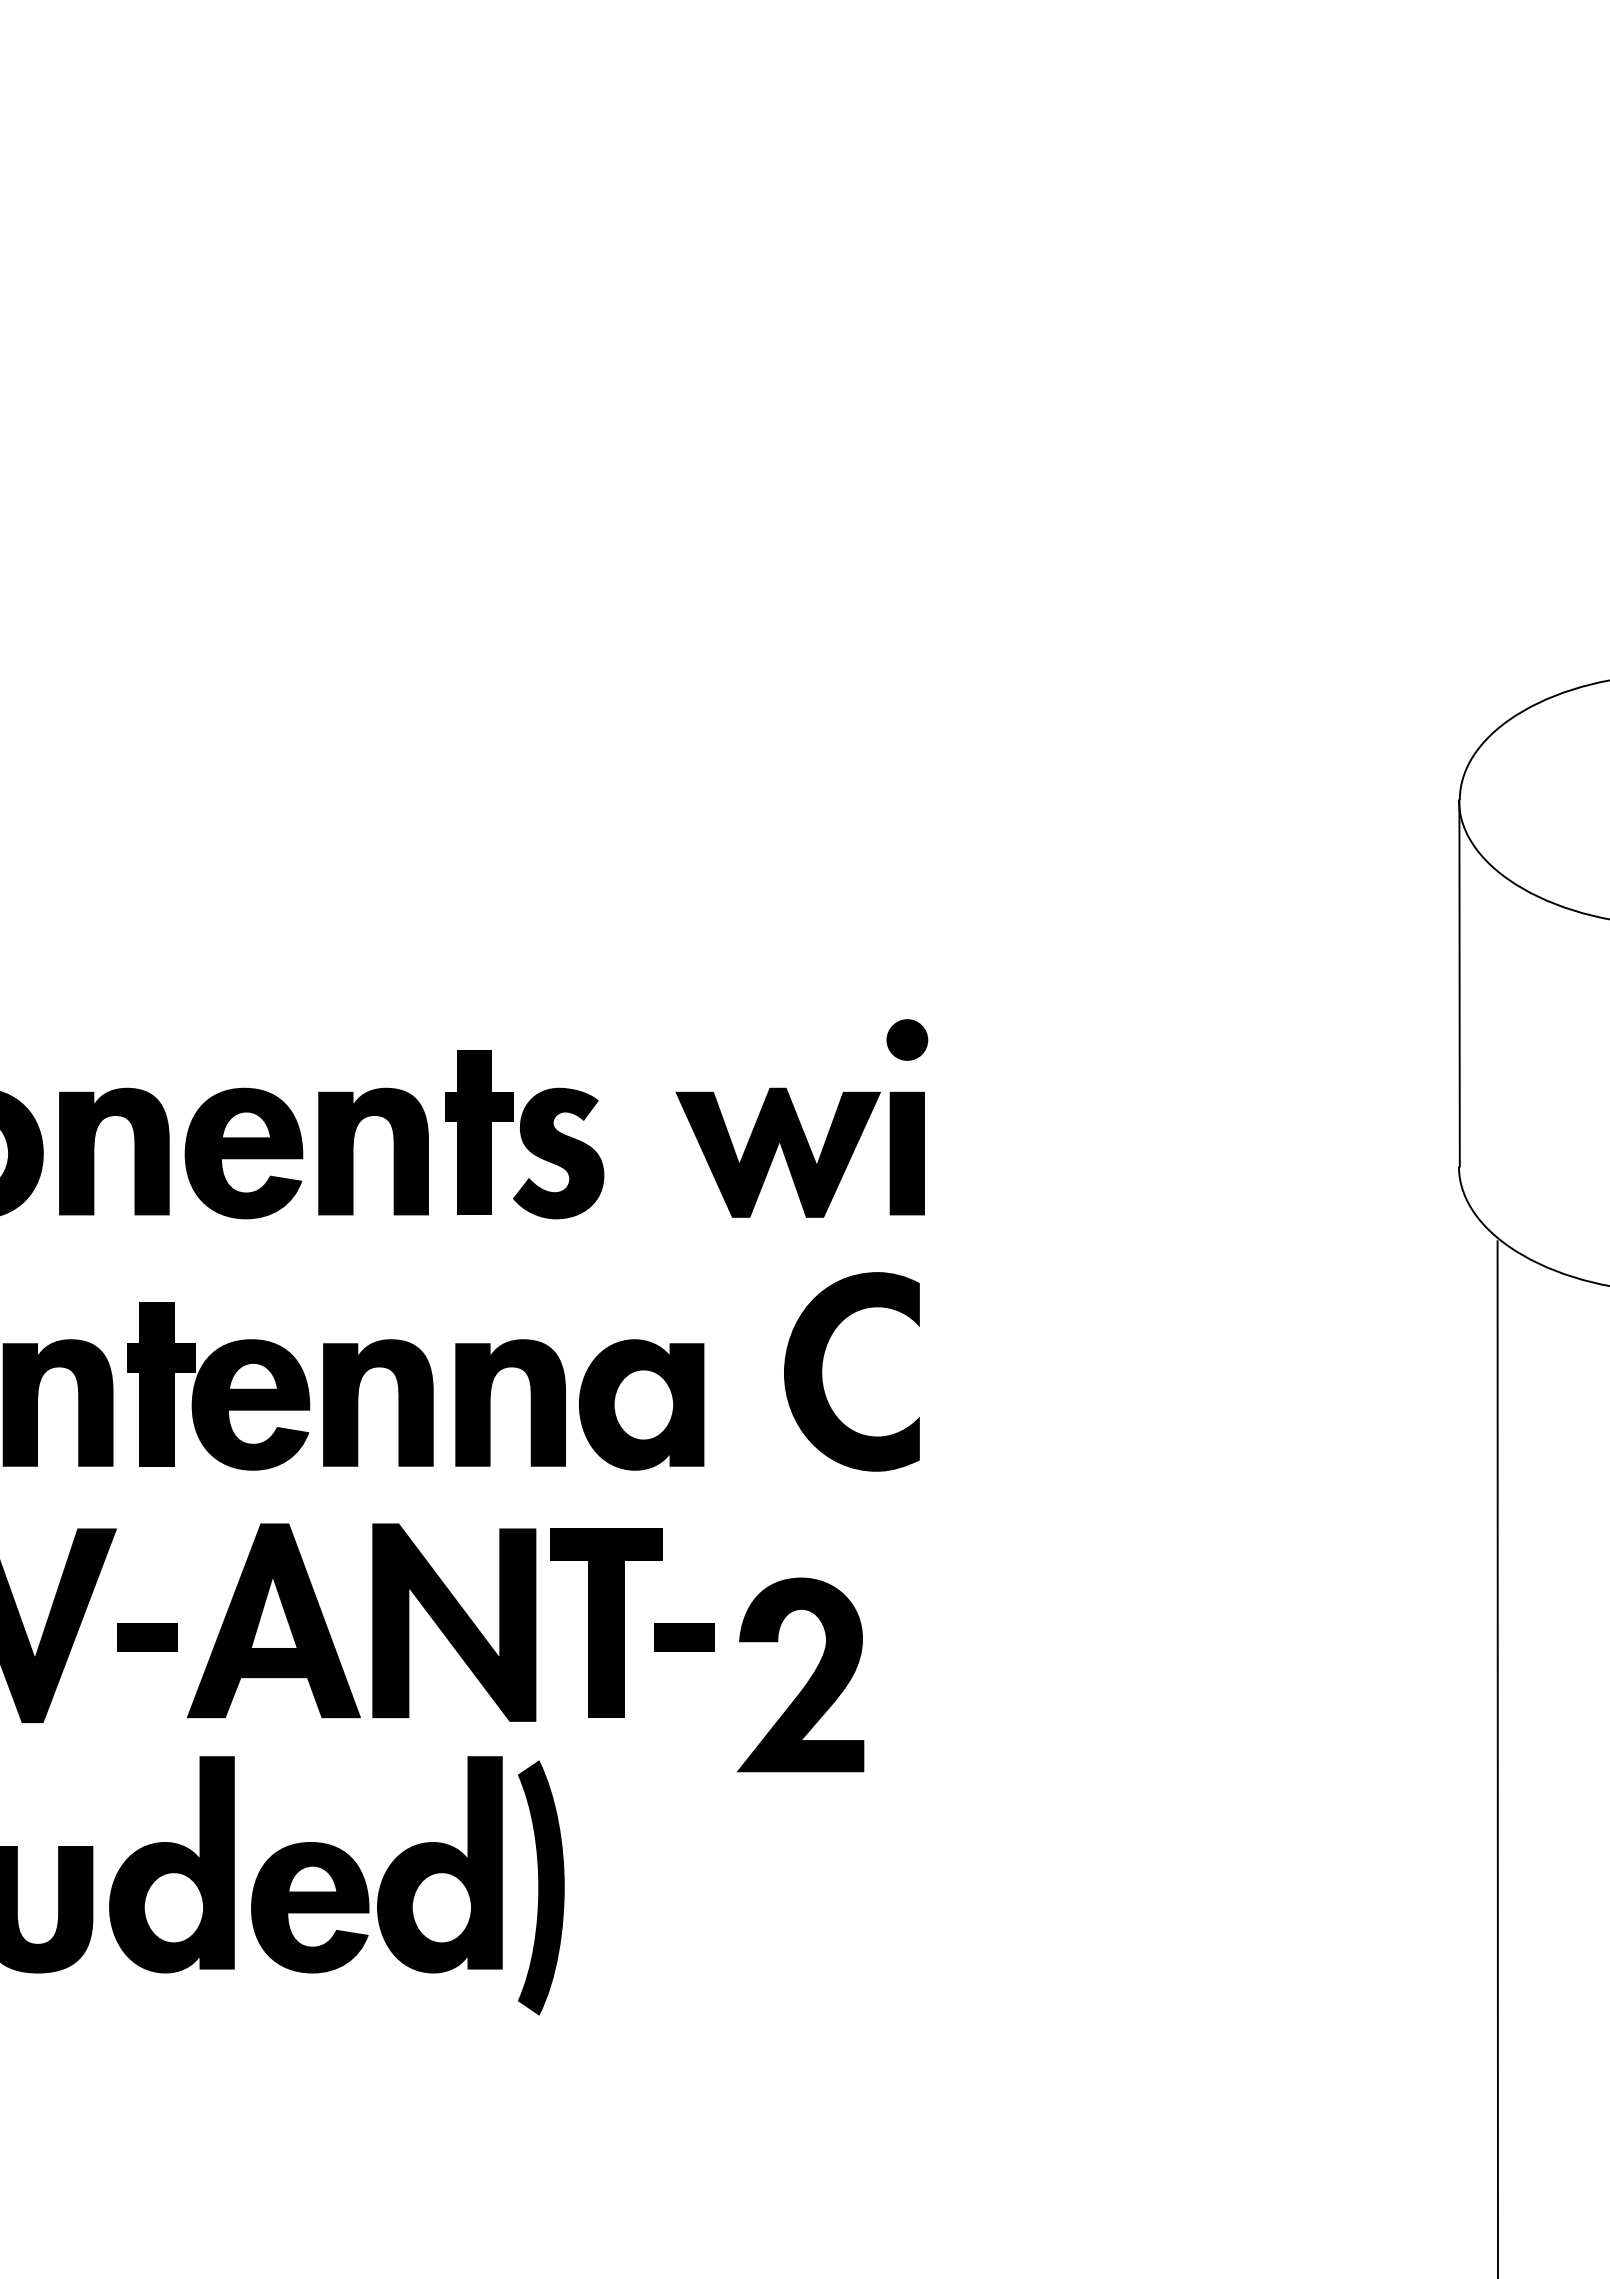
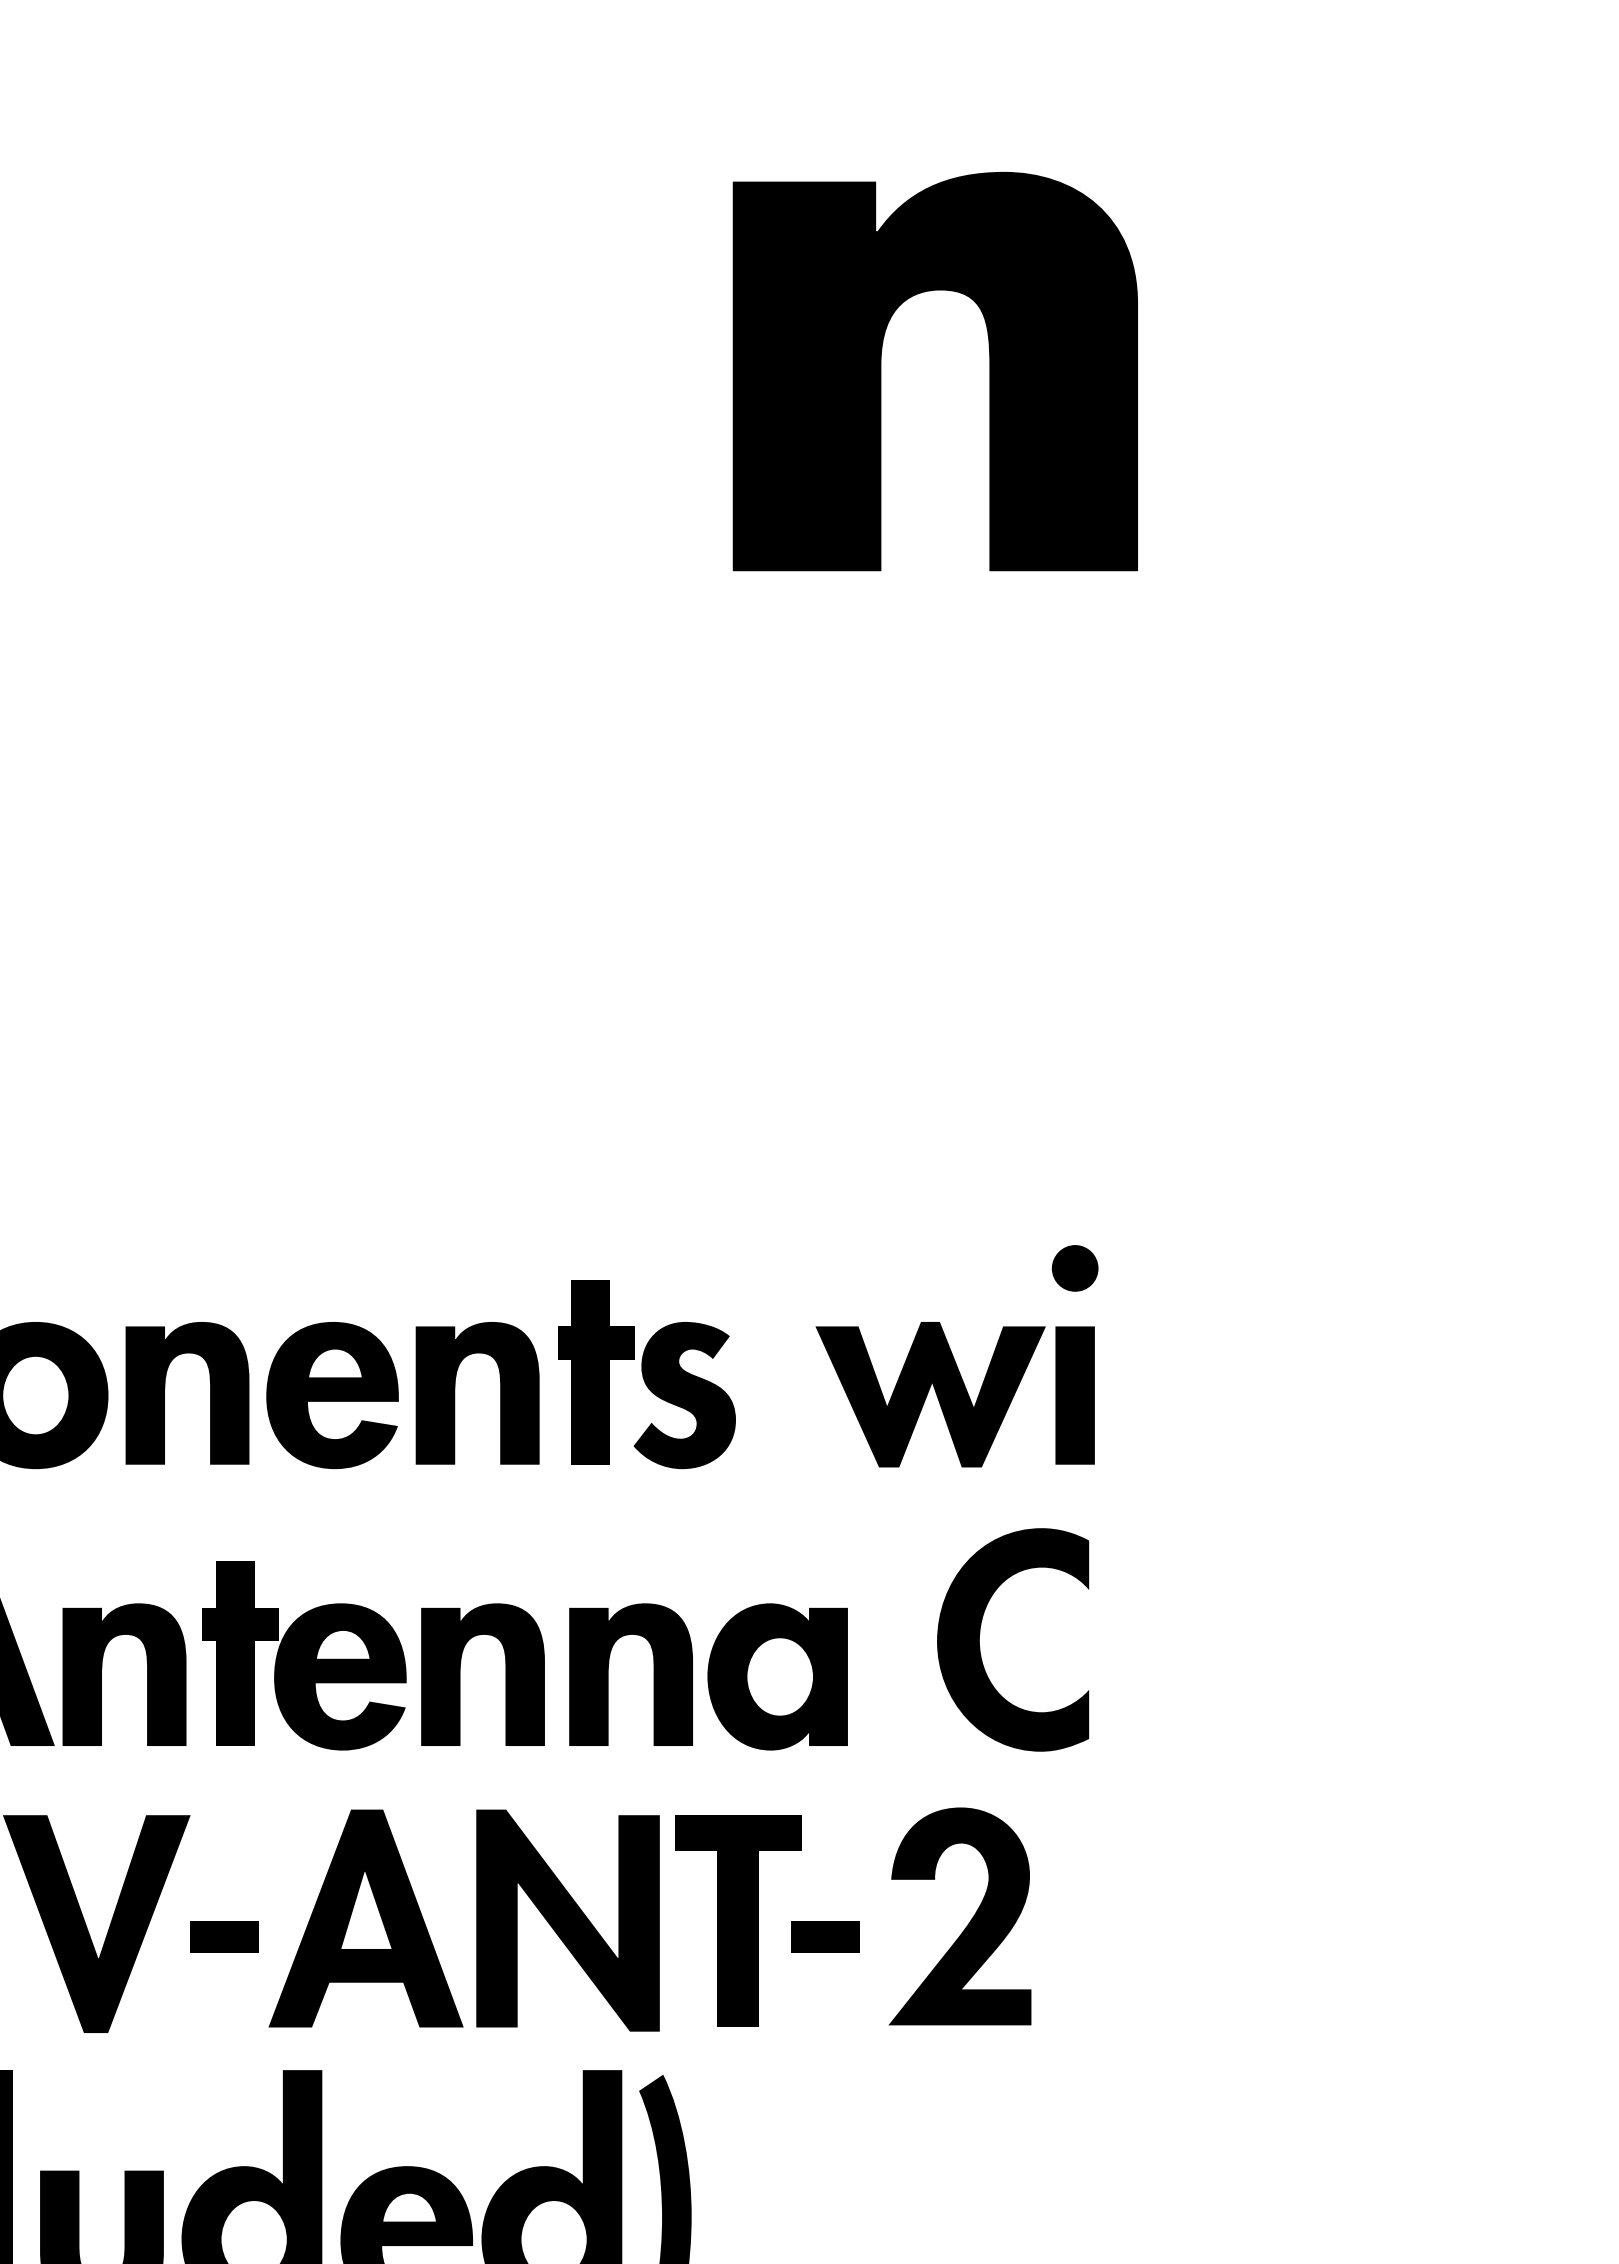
part: (734, 238) -> (881, 371), added
part: (809, 1678) -> (970, 1920), moved

